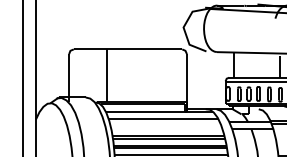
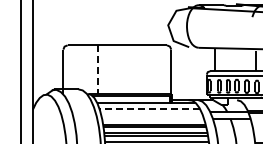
line: (107, 76) -> (98, 70), solid -> dashed
line: (163, 119) -> (149, 109), solid -> dashed

